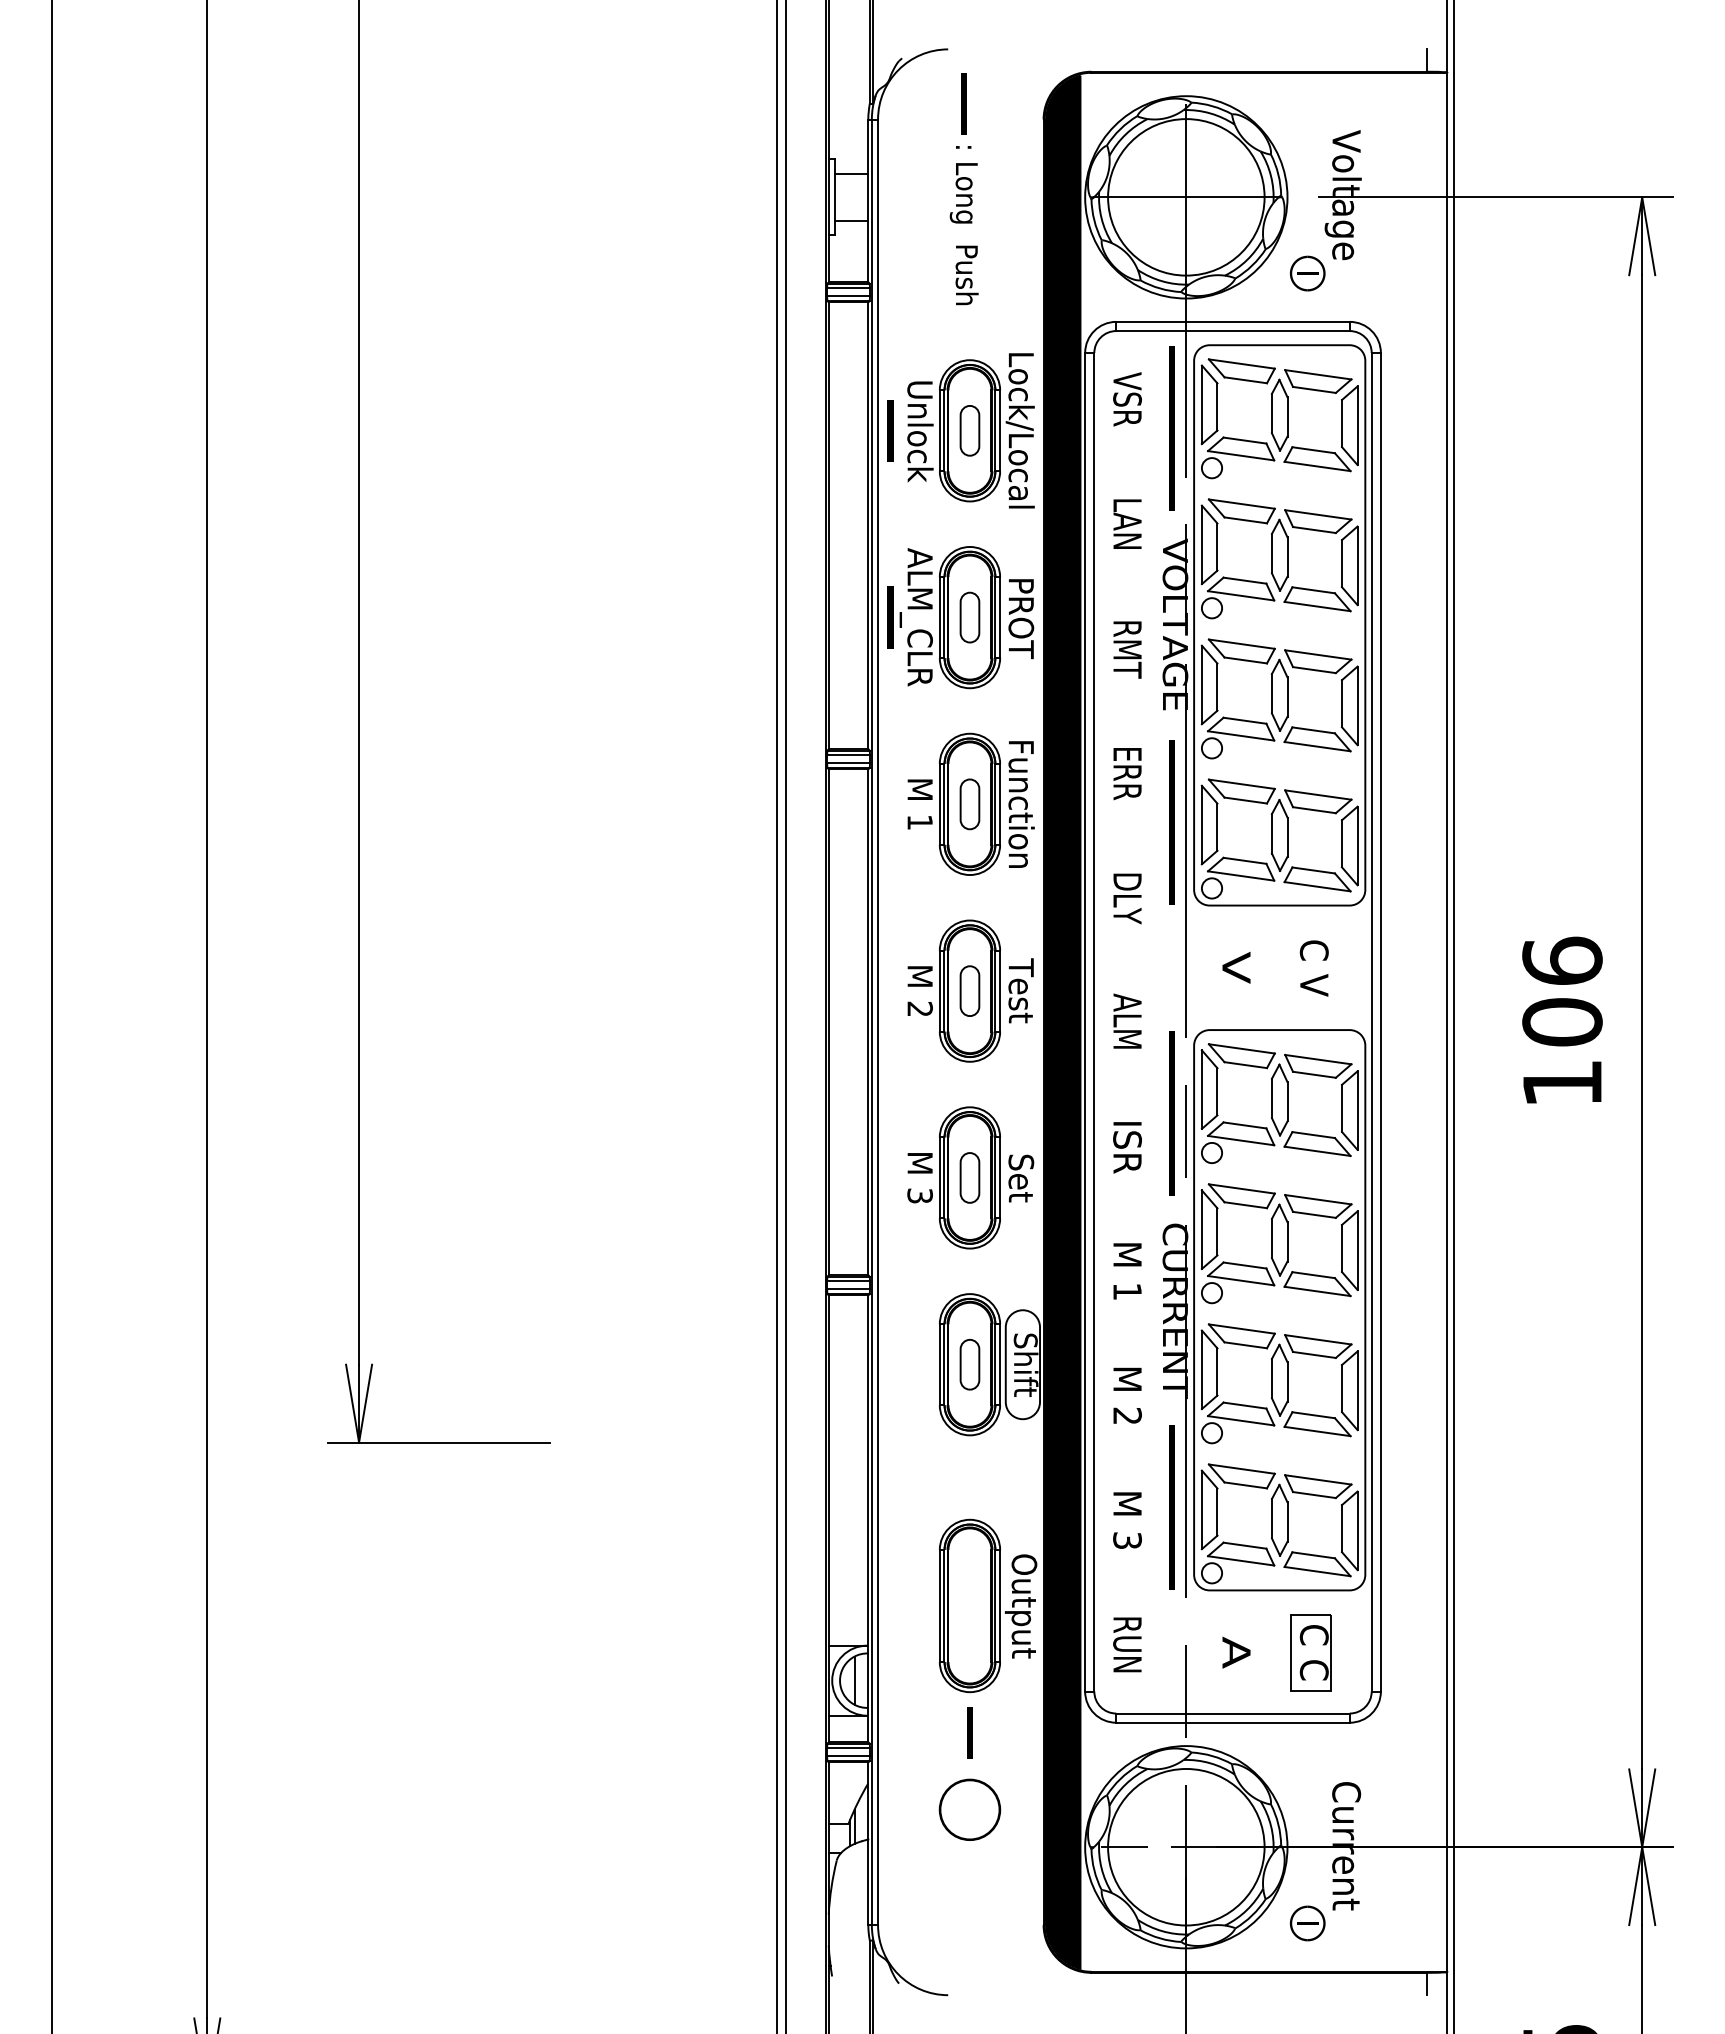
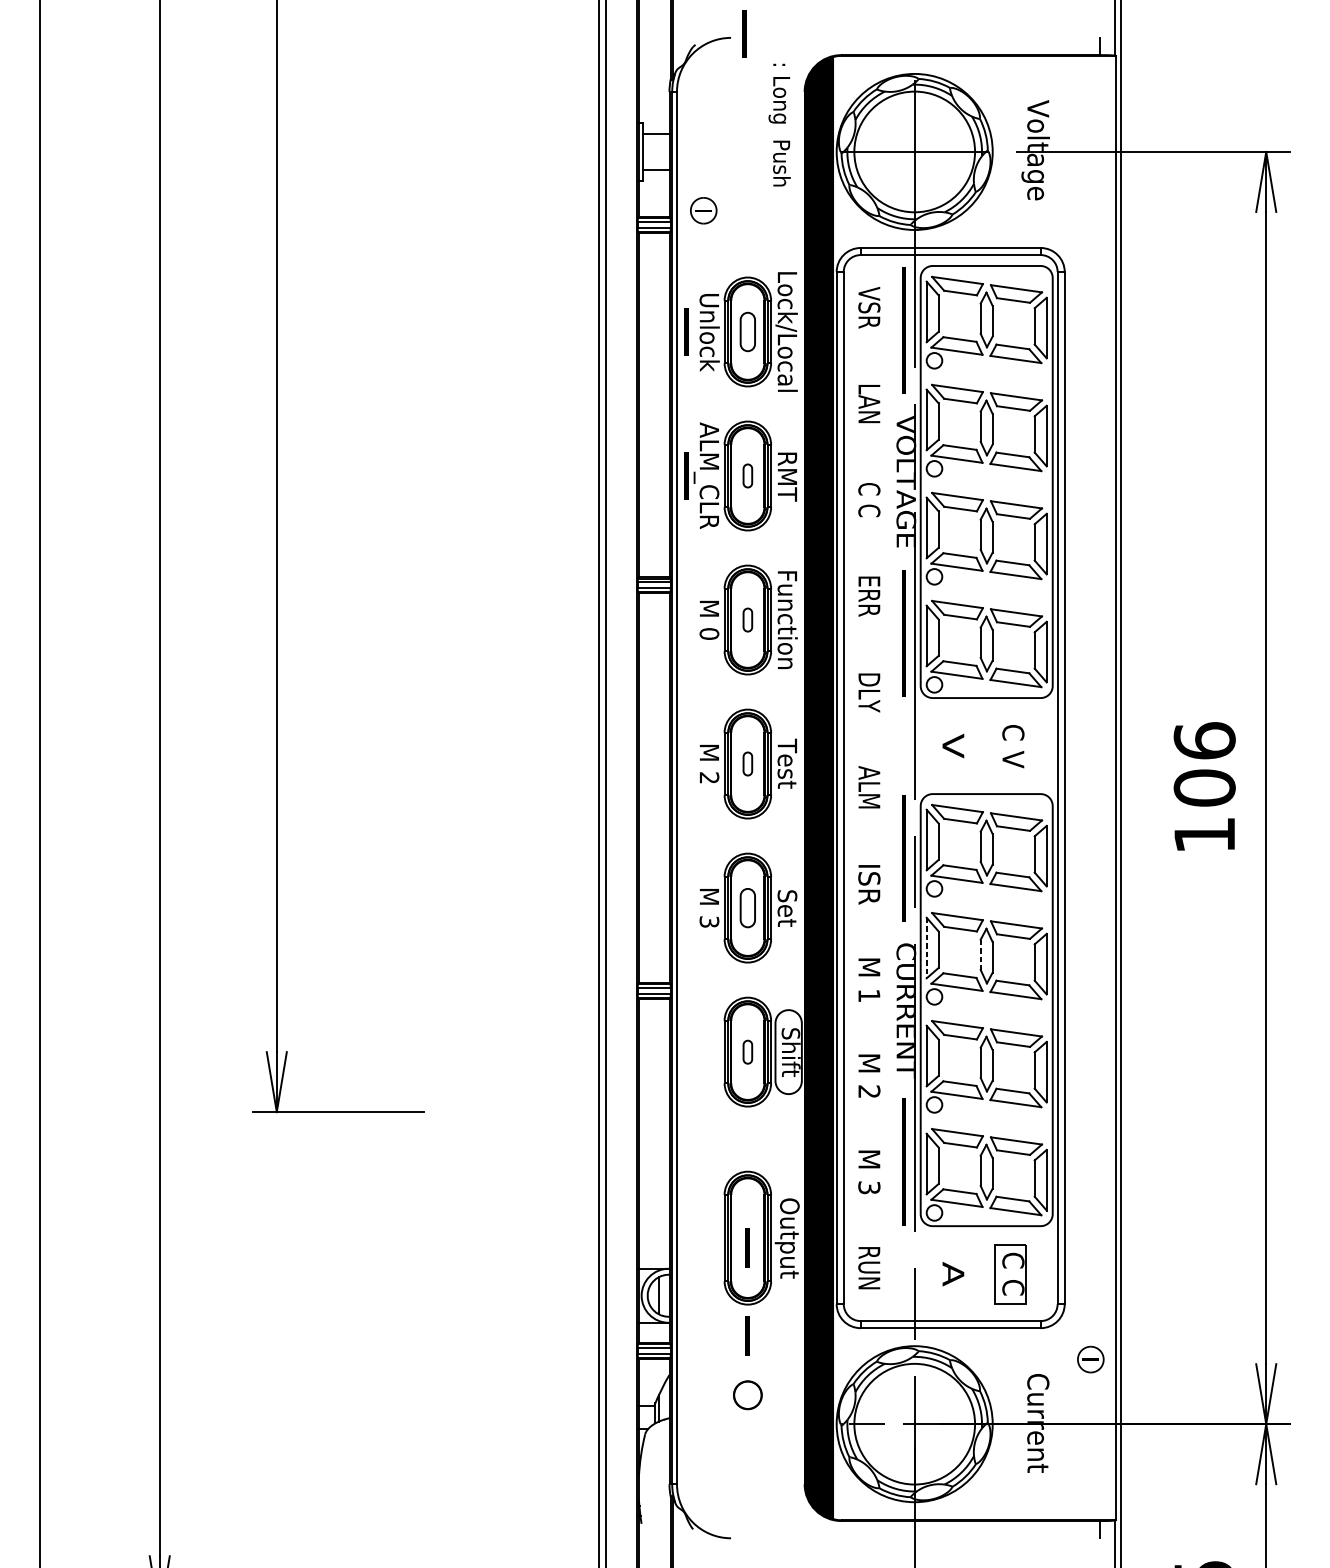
line: (963, 103) -> (744, 33), moved
text: (963, 225) -> (779, 125), moved
part: (1307, 273) -> (703, 210), moved
part: (969, 617) -> (747, 475), size x0.6
text: (1021, 619) -> (787, 477), PROT -> RMT
text: (1127, 649) -> (869, 500), RMT -> C C
part: (969, 804) -> (747, 620), size x0.6
text: (919, 822) -> (708, 634), 1 -> 0
part: (969, 990) -> (747, 763), size x0.6
line: (1201, 1230) -> (926, 948), solid -> dashed
line: (1271, 1238) -> (980, 954), solid -> dashed
part: (969, 1364) -> (747, 1051), size x0.6
line: (969, 1618) -> (747, 1247), added
part: (969, 1809) -> (747, 1395), size x0.6
part: (1307, 1923) -> (1090, 1359), moved

